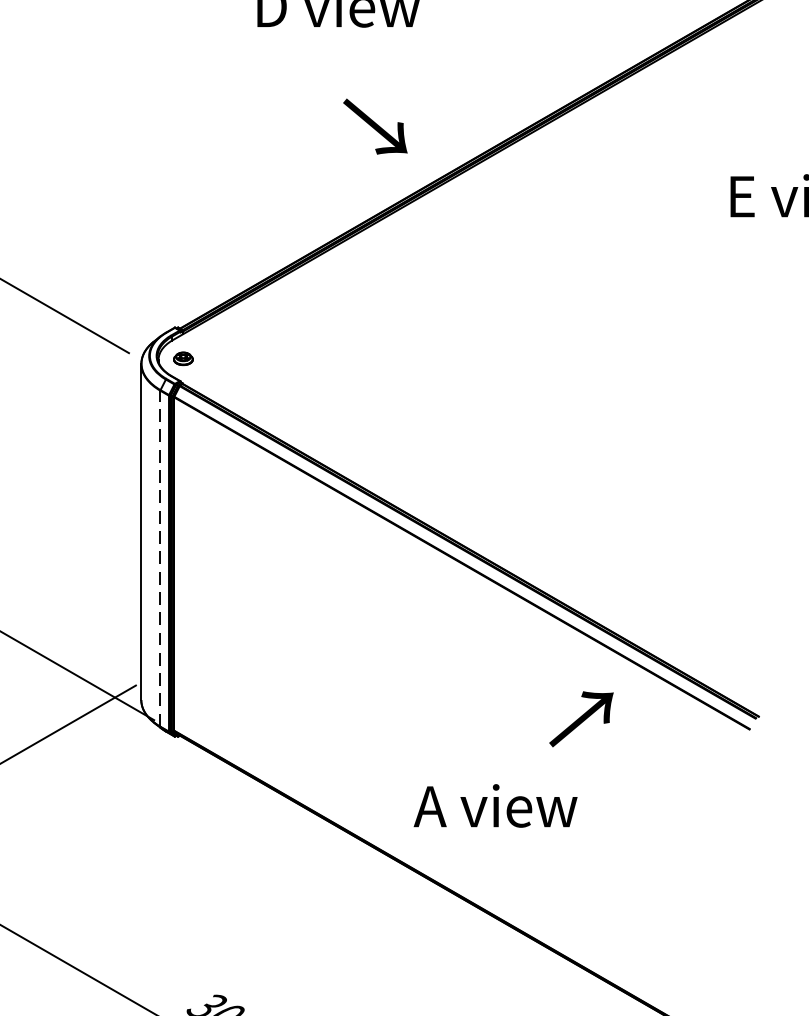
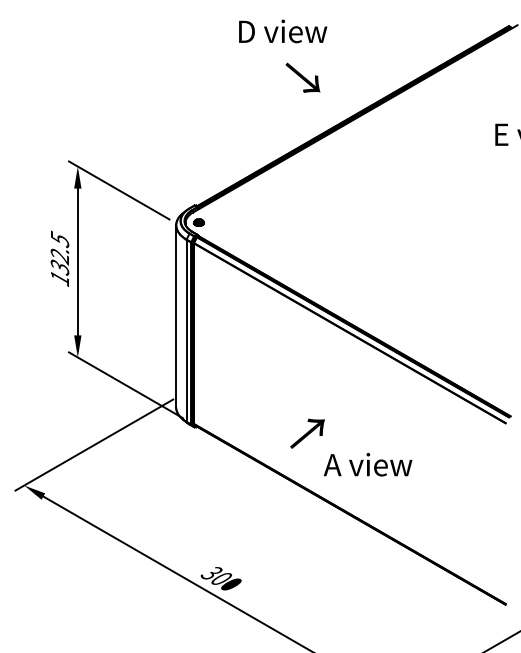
text: (374, 126) -> (302, 77), moved
line: (160, 558) -> (186, 330), dashed -> solid
text: (581, 718) -> (307, 433), moved

